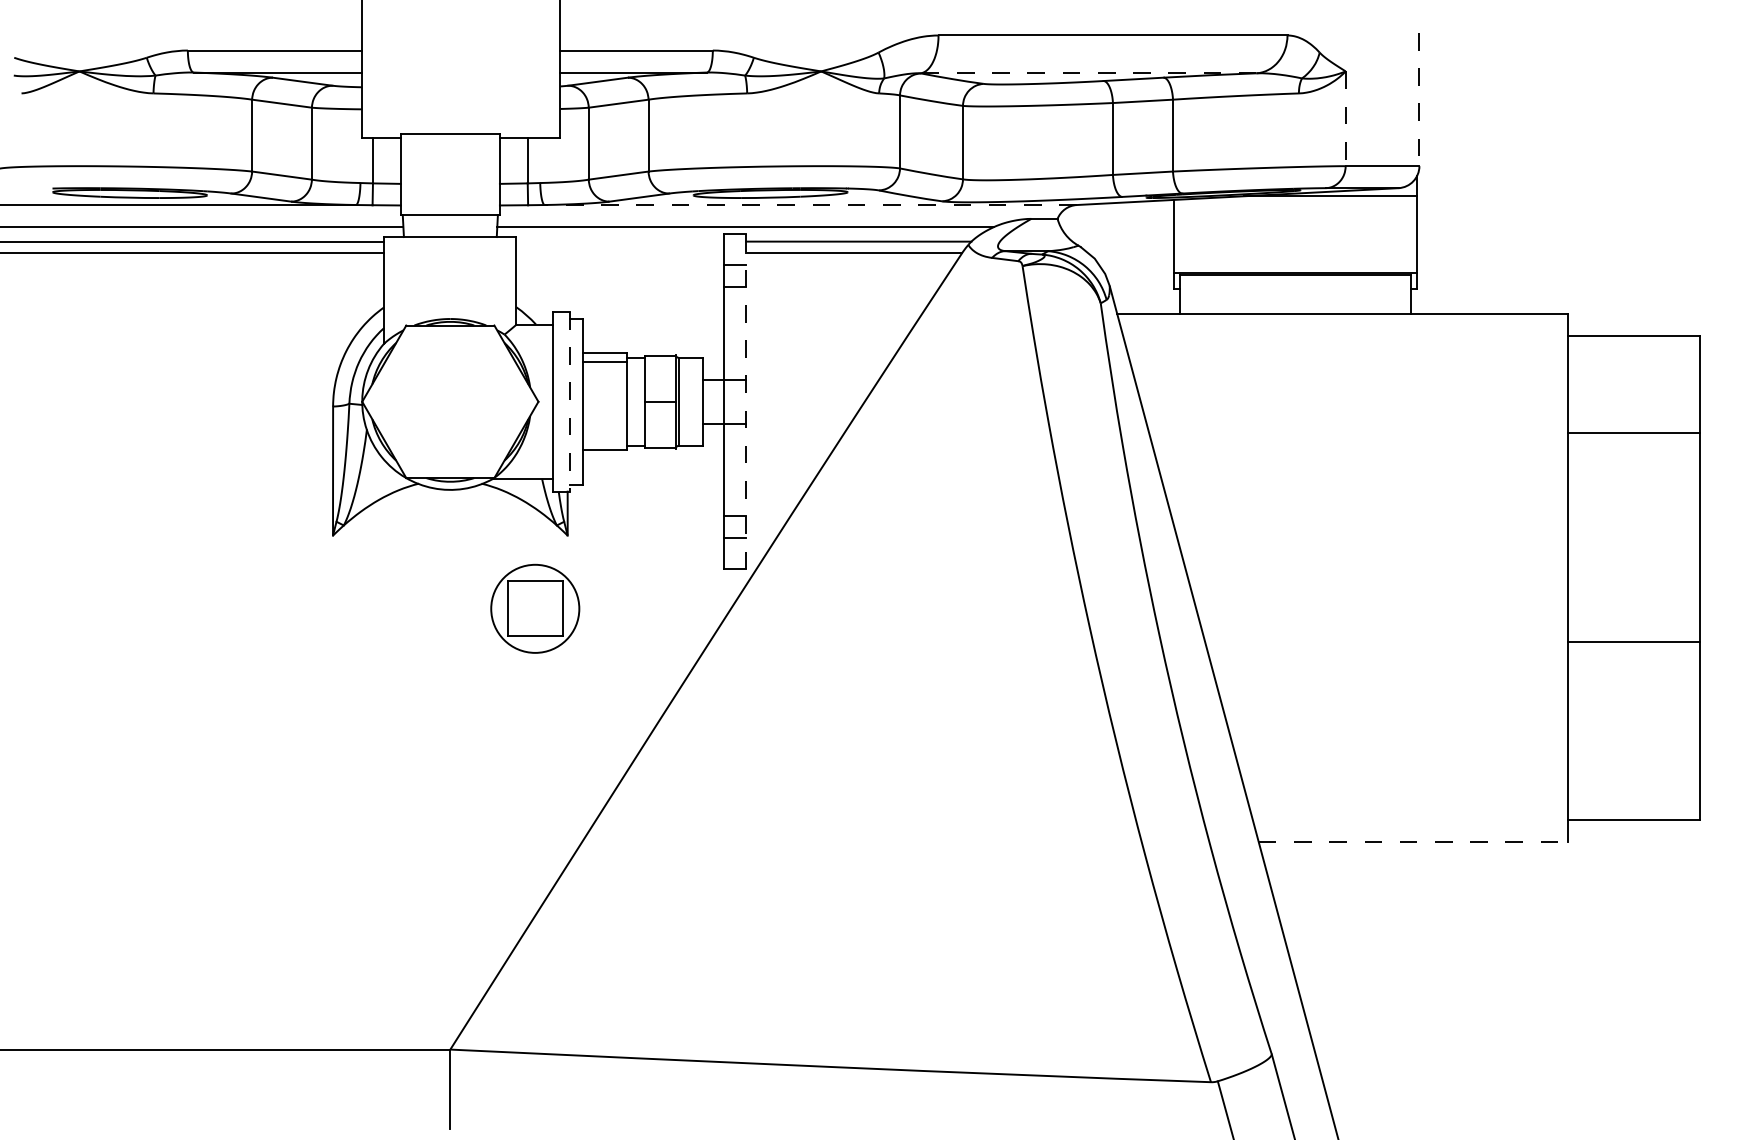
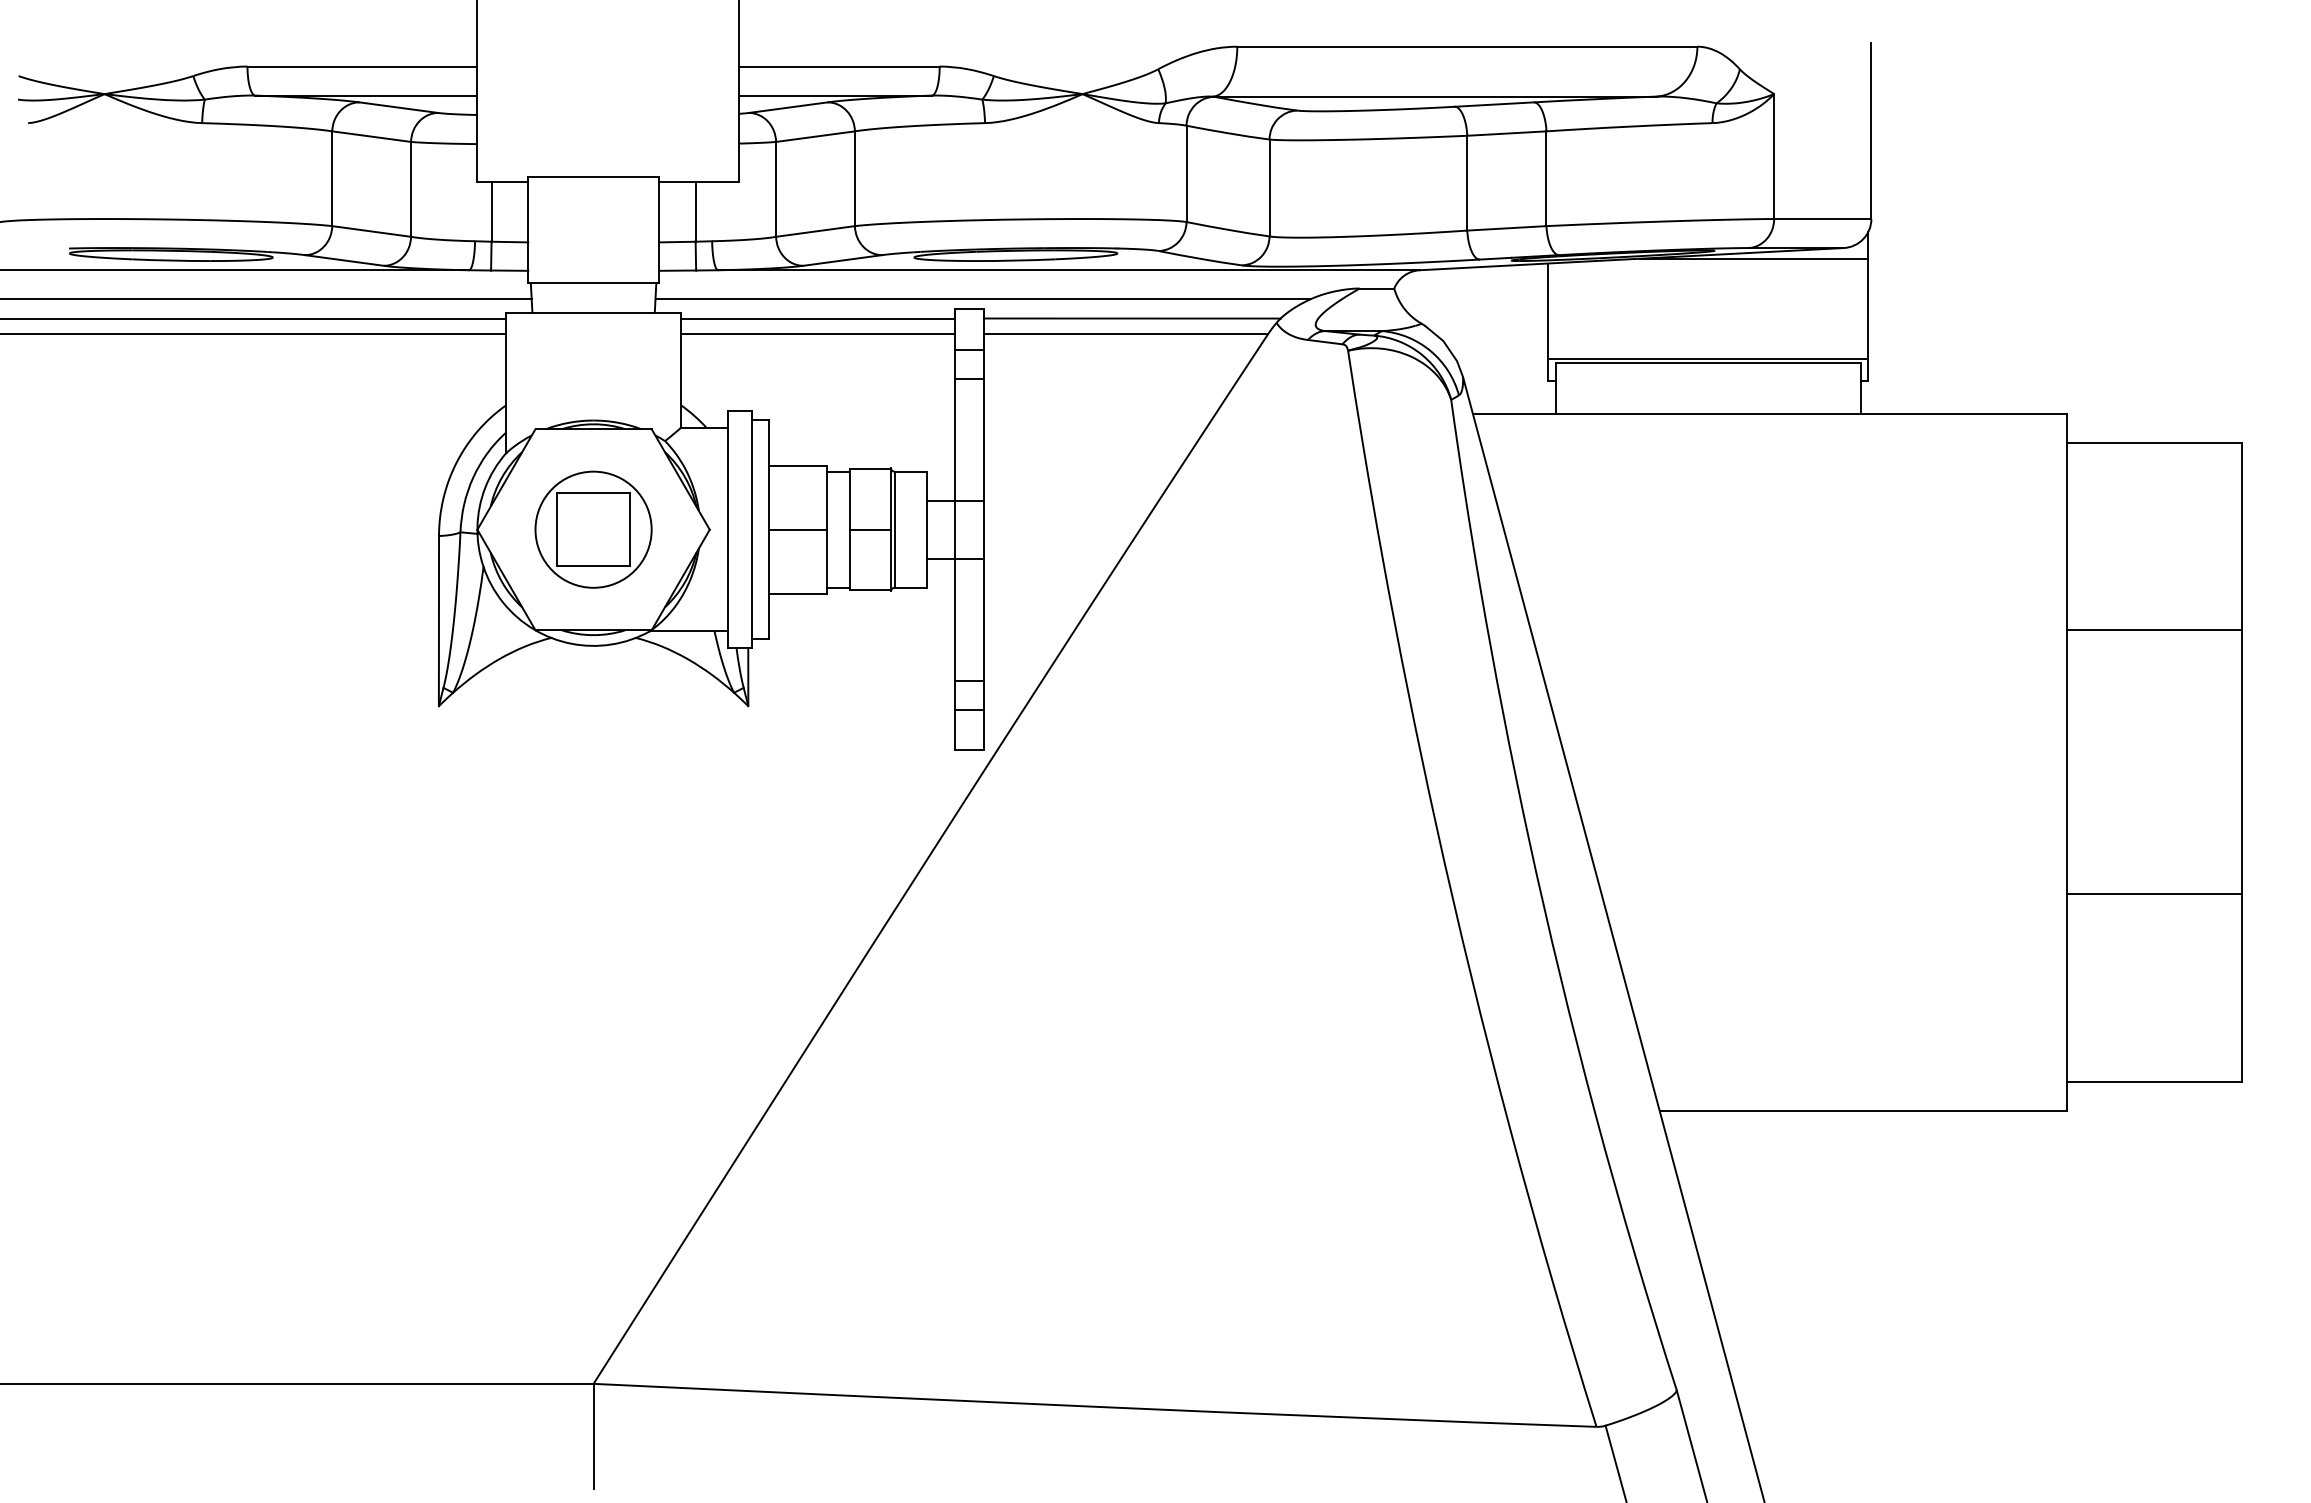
line: (1088, 73) -> (1435, 96), dashed -> solid
line: (1419, 99) -> (1871, 131), dashed -> solid
line: (1345, 119) -> (1774, 157), dashed -> solid
line: (810, 205) -> (1068, 270), dashed -> solid
line: (620, 241) -> (817, 318), added
line: (620, 253) -> (817, 334), added
line: (605, 362) -> (798, 529), moved
line: (746, 401) -> (983, 529), dashed -> solid
line: (570, 402) -> (751, 530), dashed -> solid
line: (1634, 432) -> (2154, 629), moved
part: (535, 608) -> (593, 529), moved
line: (1634, 642) -> (2154, 894), moved
line: (1413, 842) -> (1863, 1110), dashed -> solid

